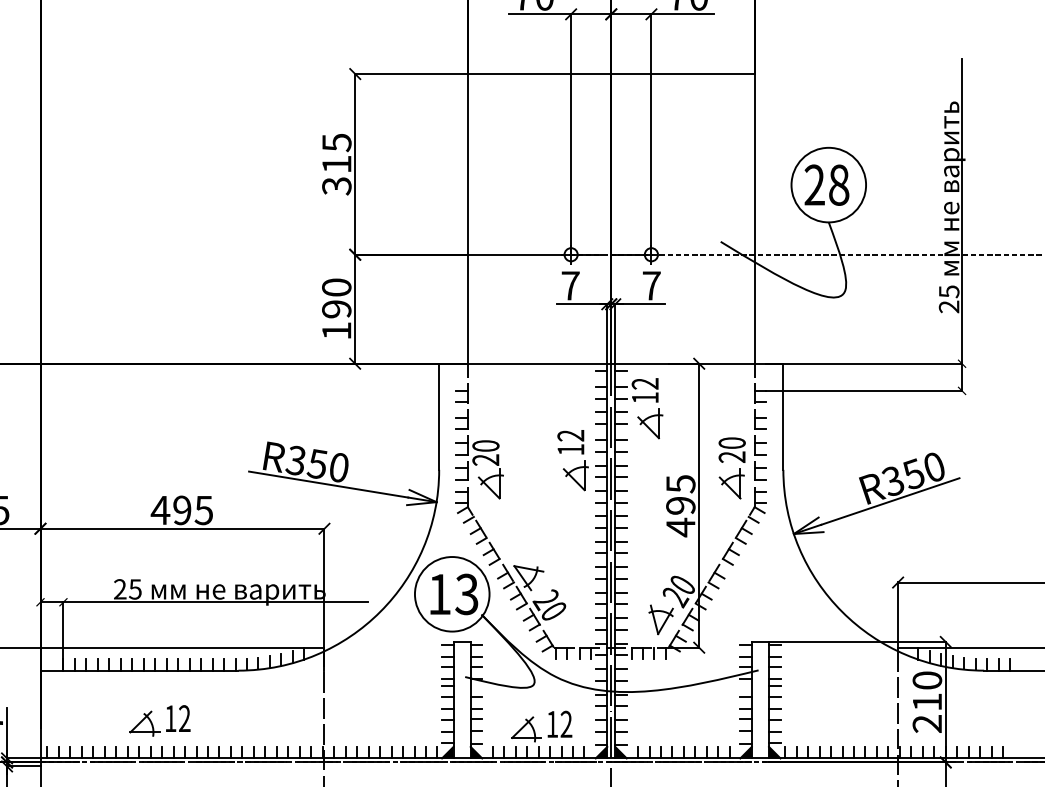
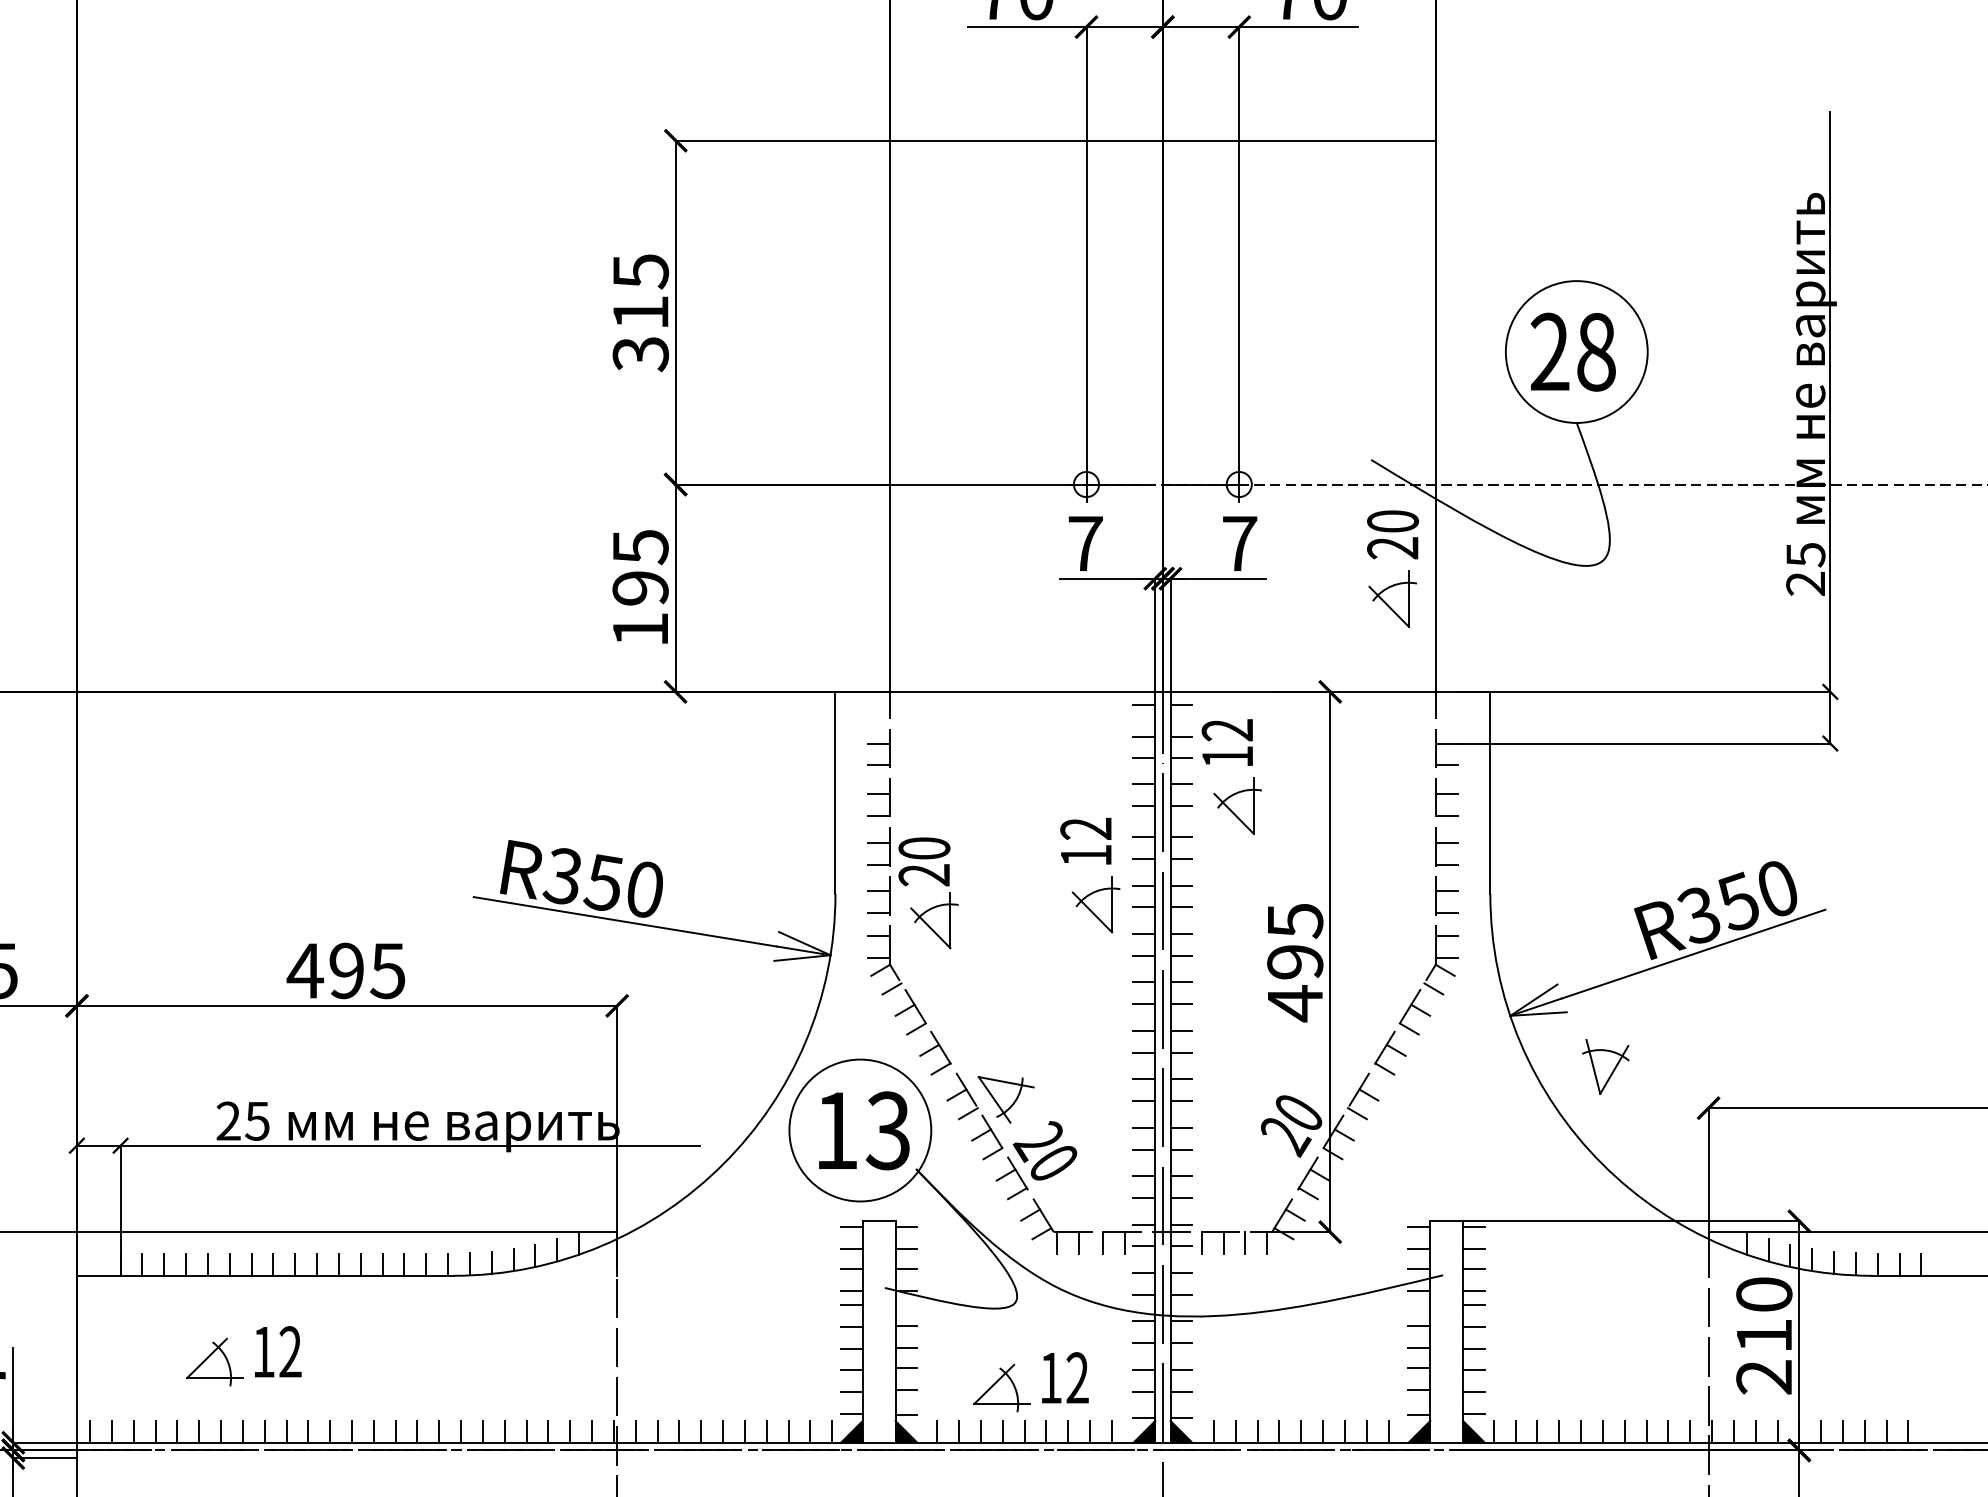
text: (336, 287) -> (640, 546), 190 -> 195
part: (732, 475) -> (1393, 582), moved
part: (660, 619) -> (1604, 1066), moved
part: (153, 724) -> (231, 1363), moved

